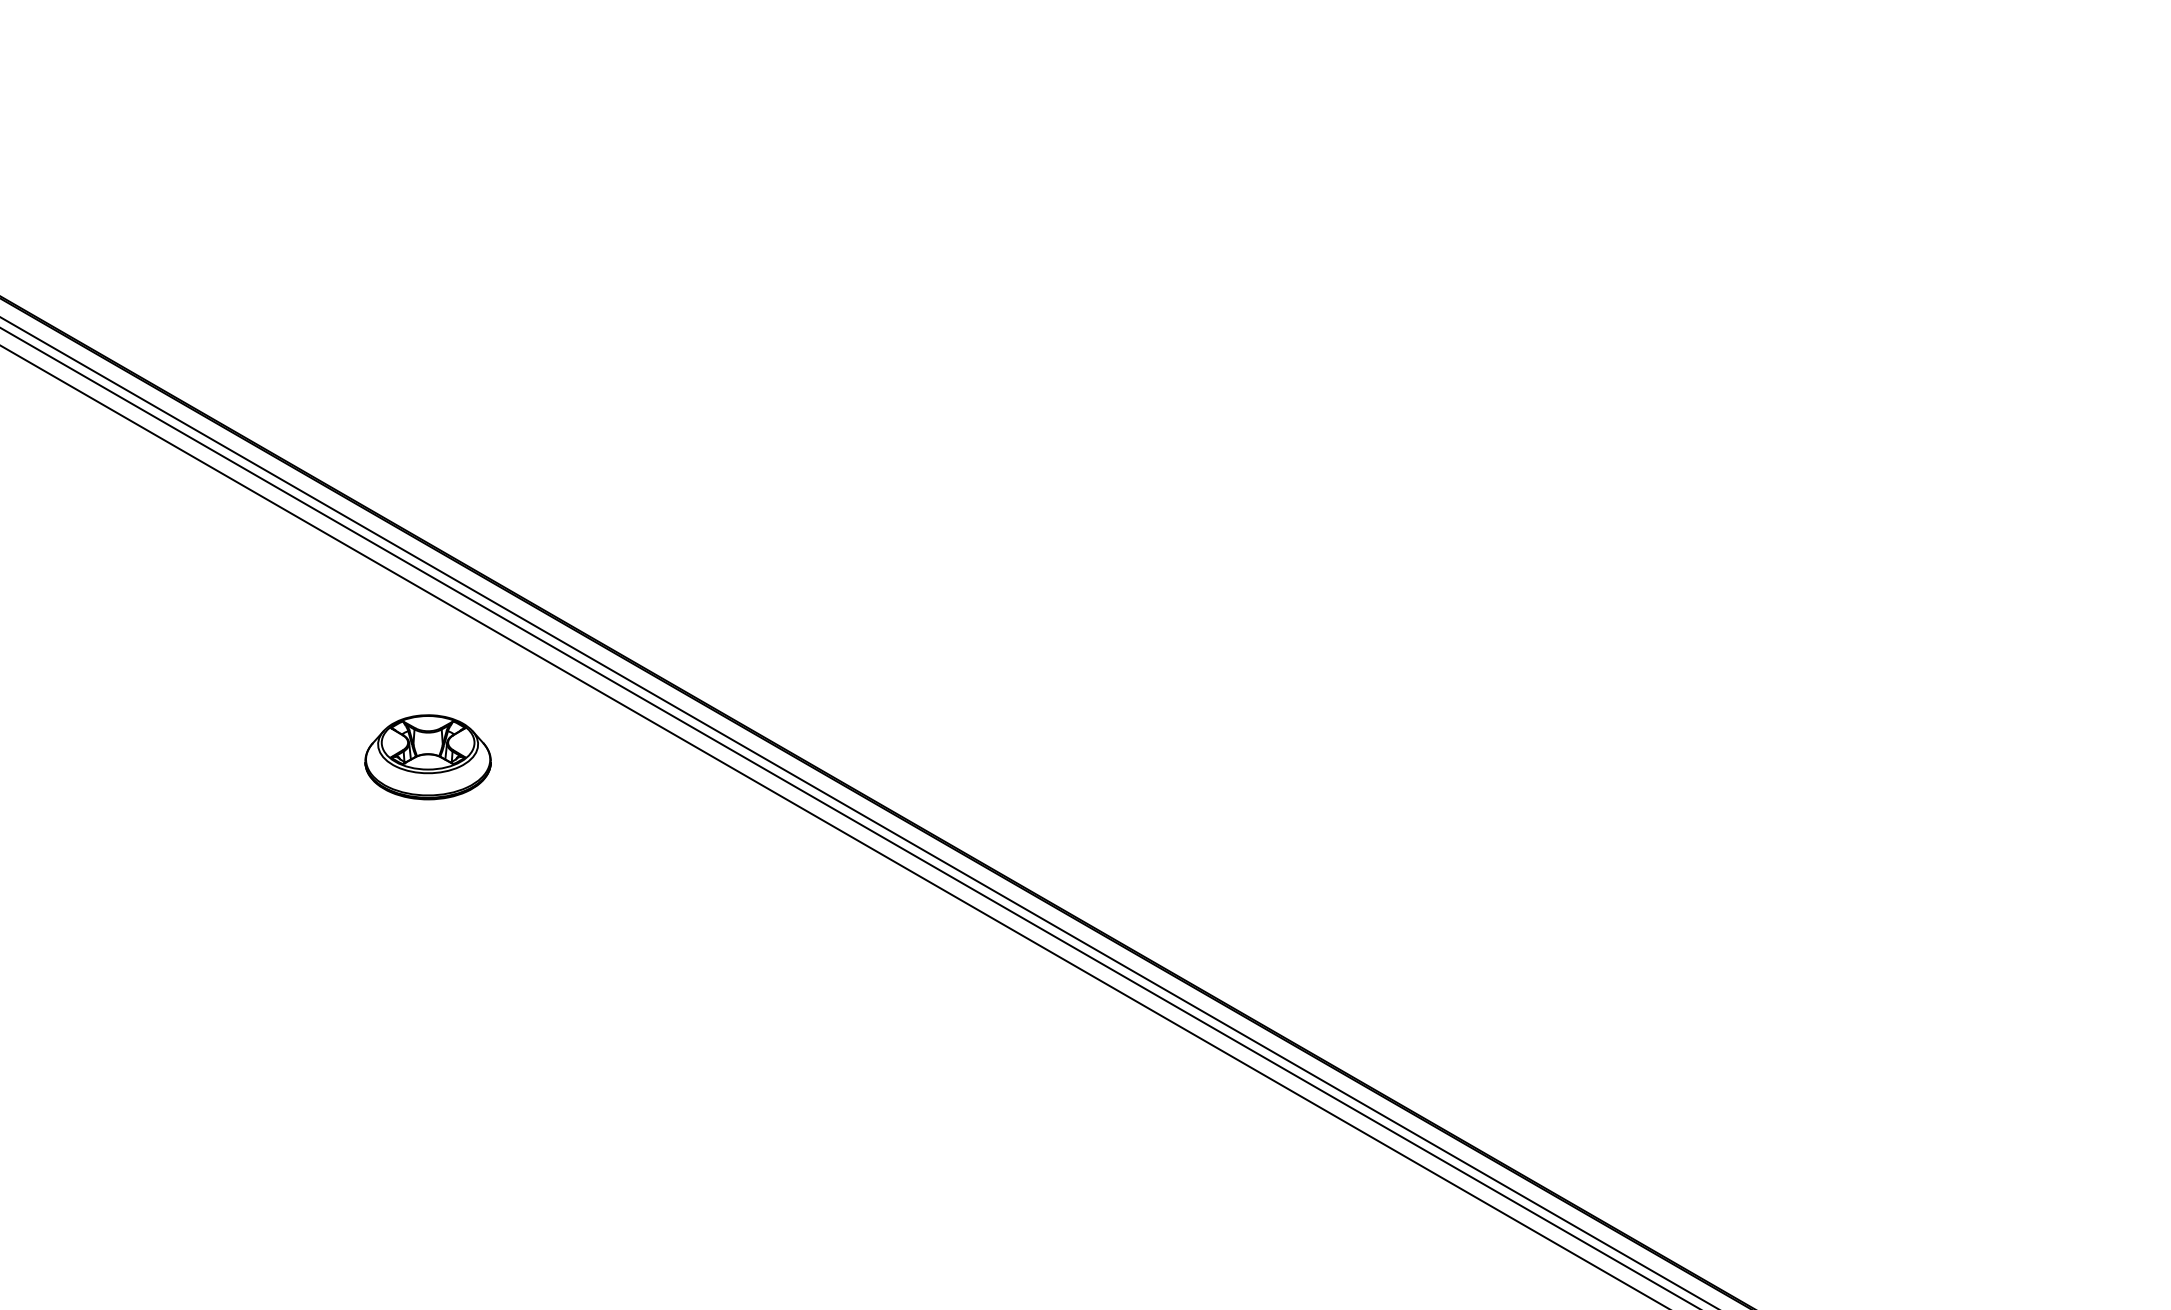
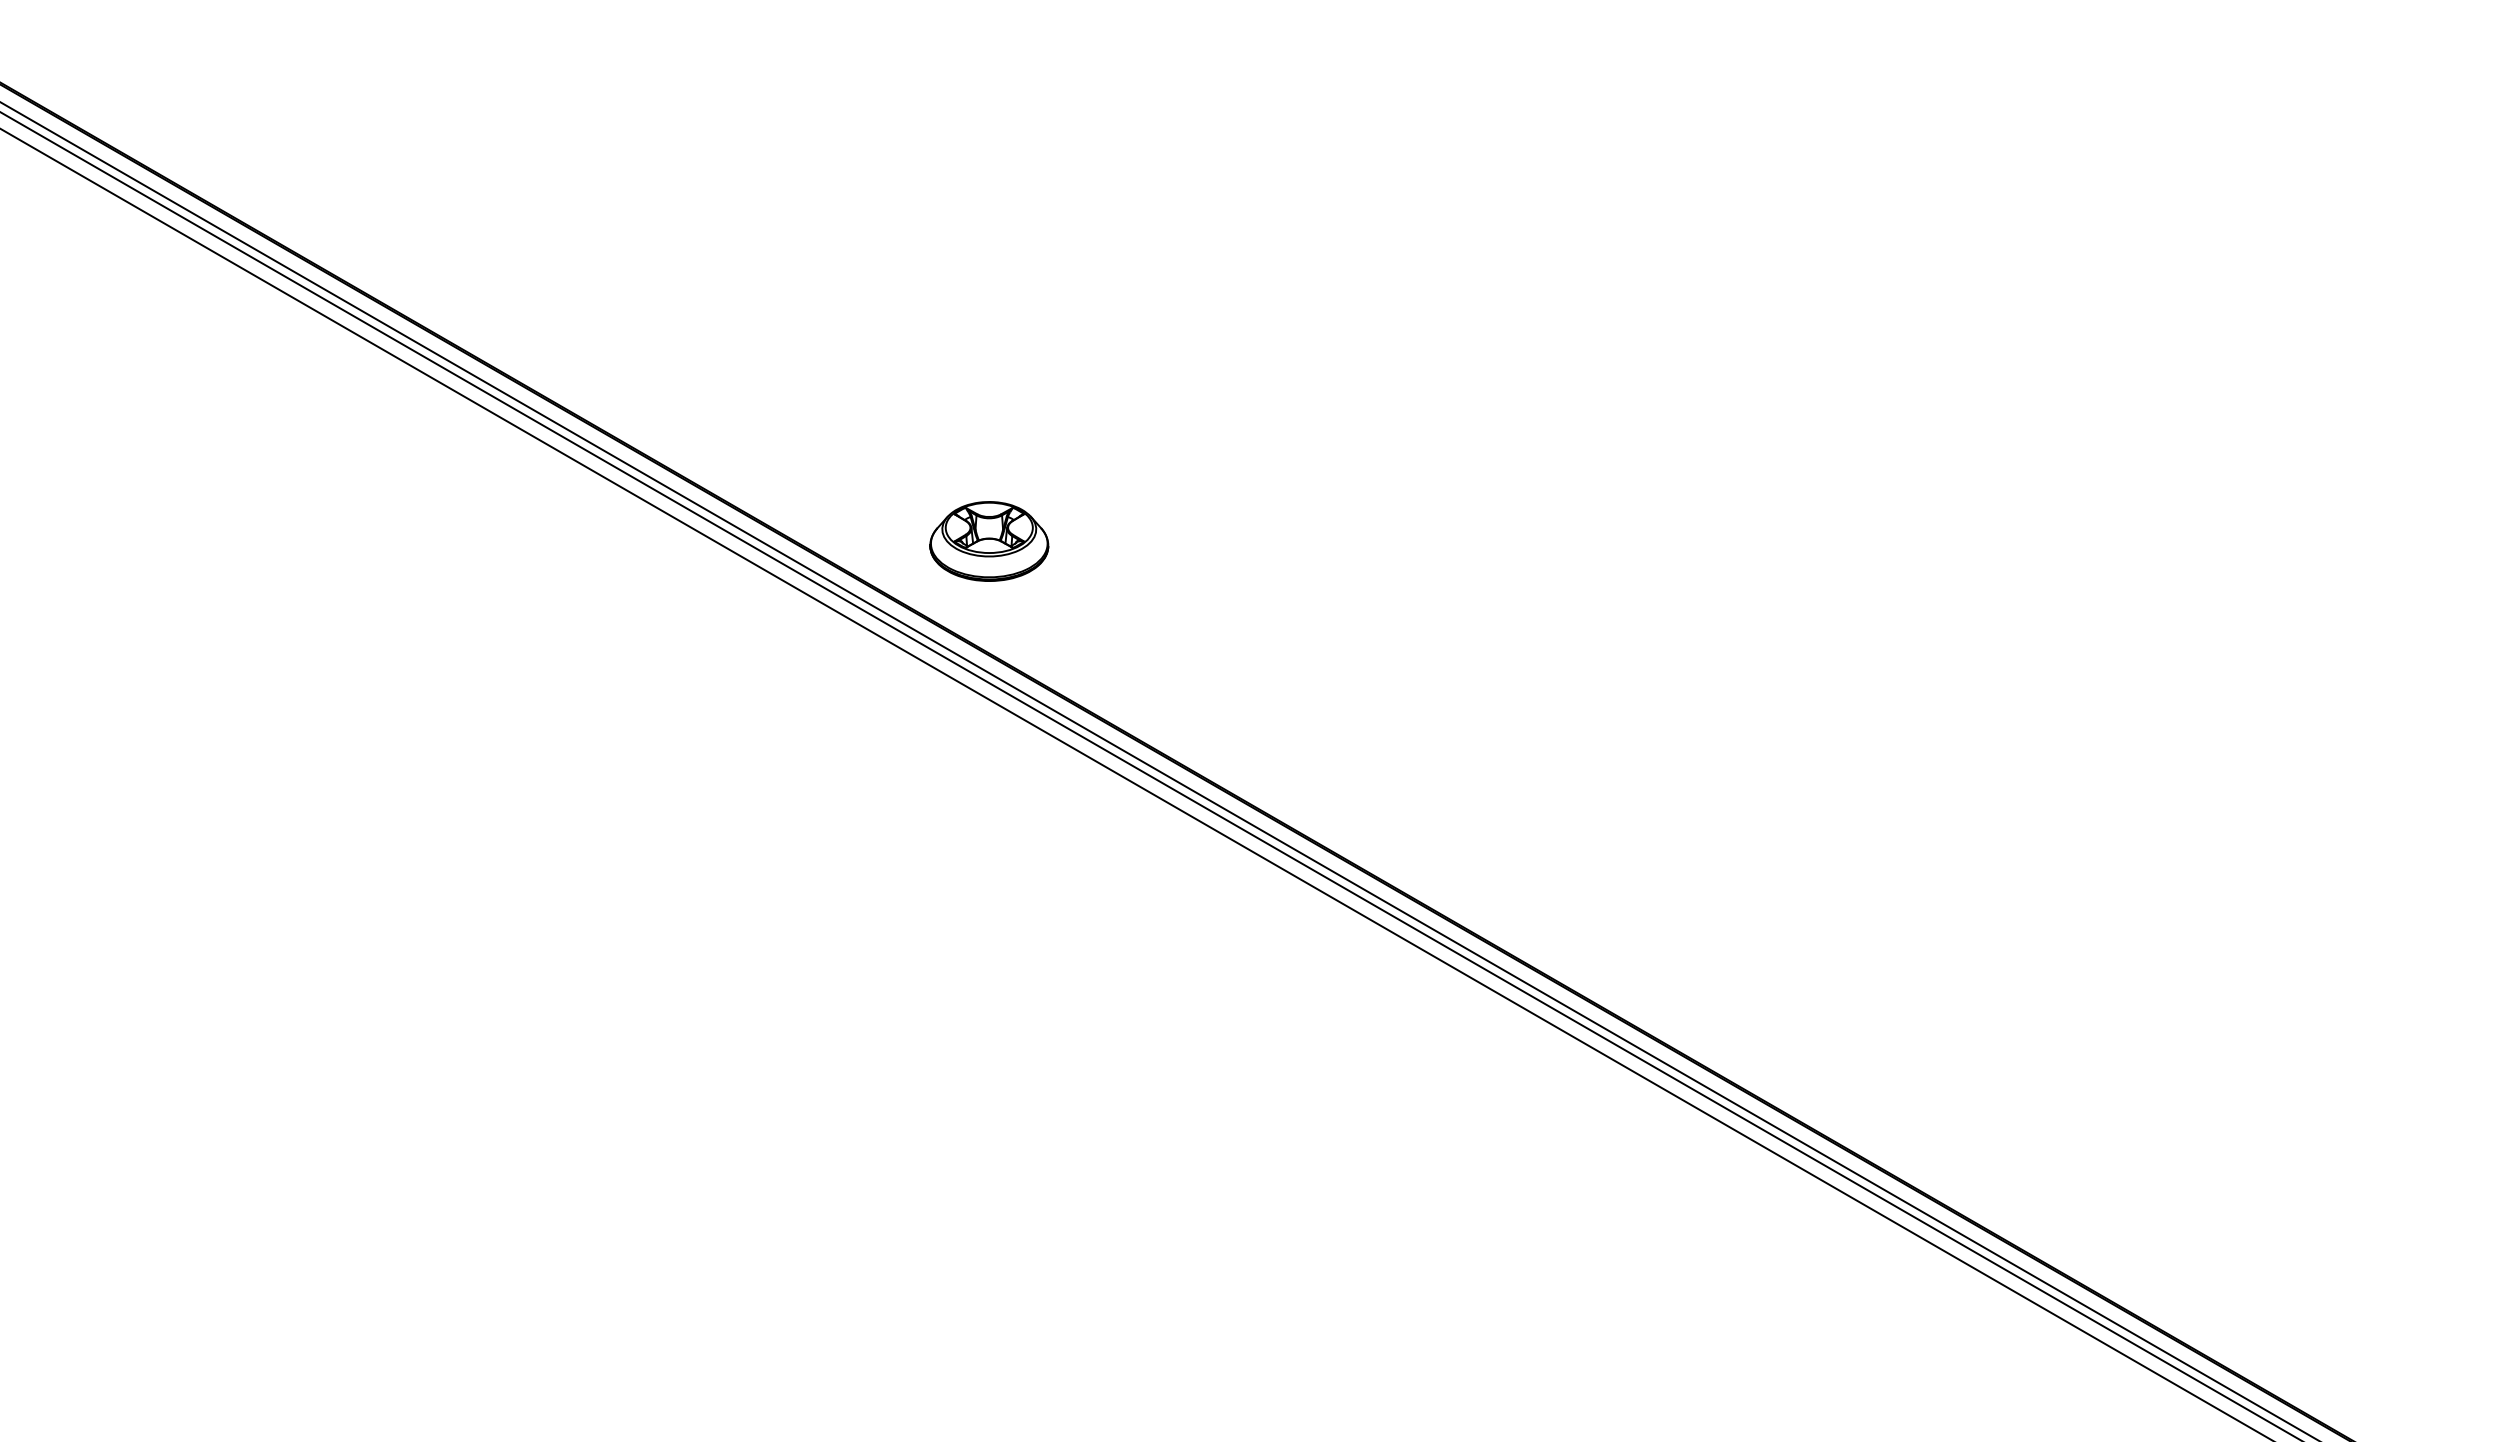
part: (428, 757) -> (989, 541), moved

